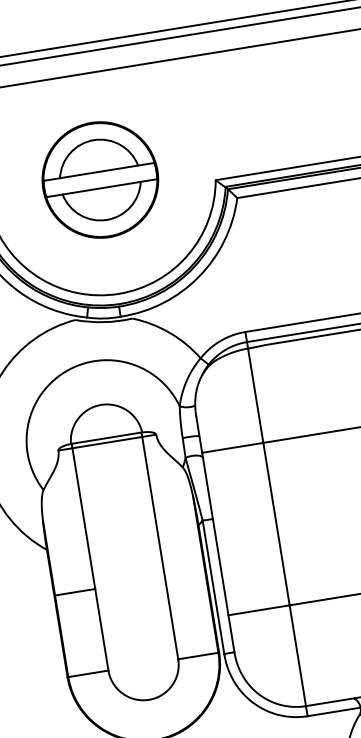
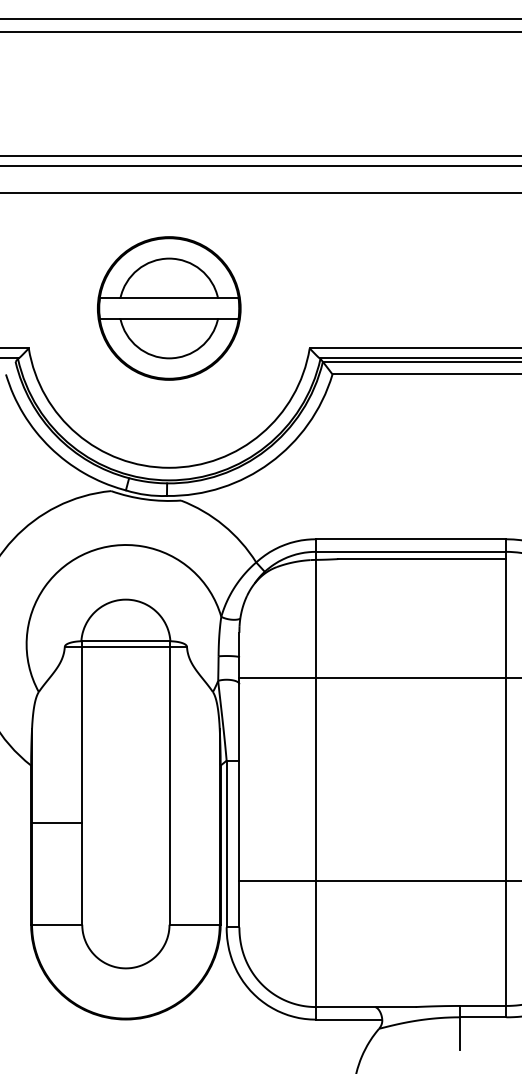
part: (100, 180) -> (169, 308), moved

